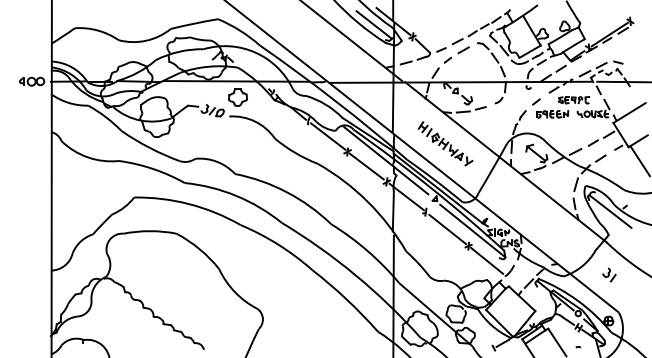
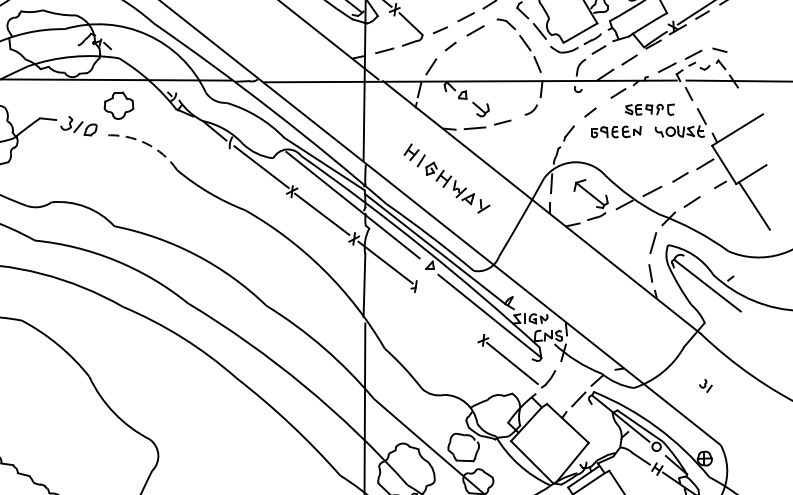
arc: (255, 121) -> (146, 143), solid -> dashed
line: (447, 229) -> (449, 313), removed
part: (609, 274) -> (705, 385), size x0.6

